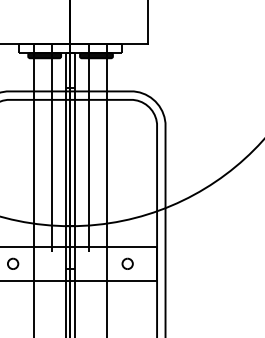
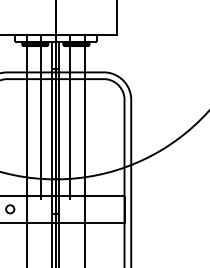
part: (128, 264) -> (101, 209), removed

